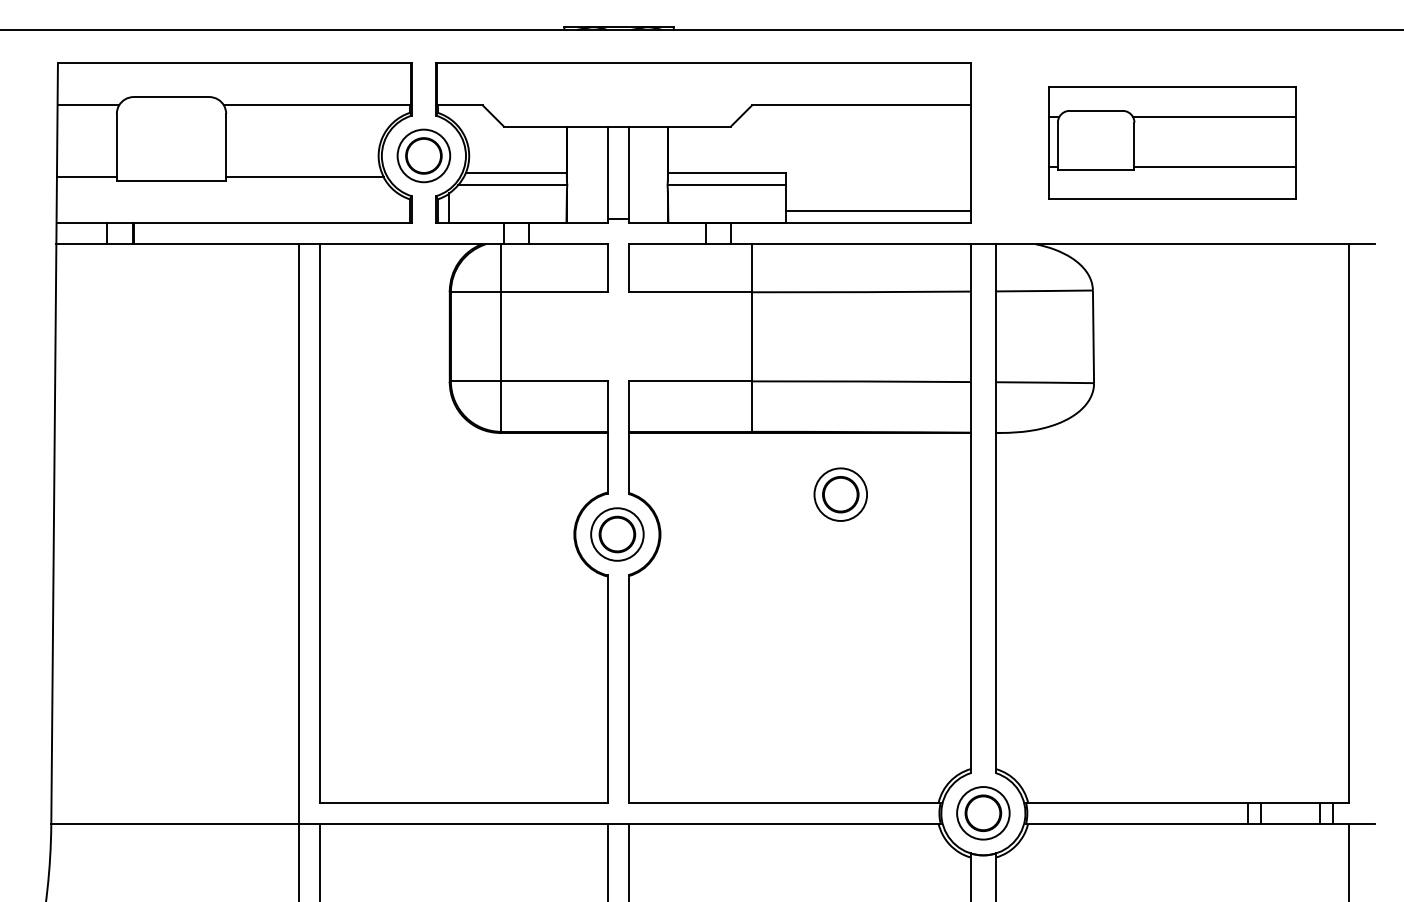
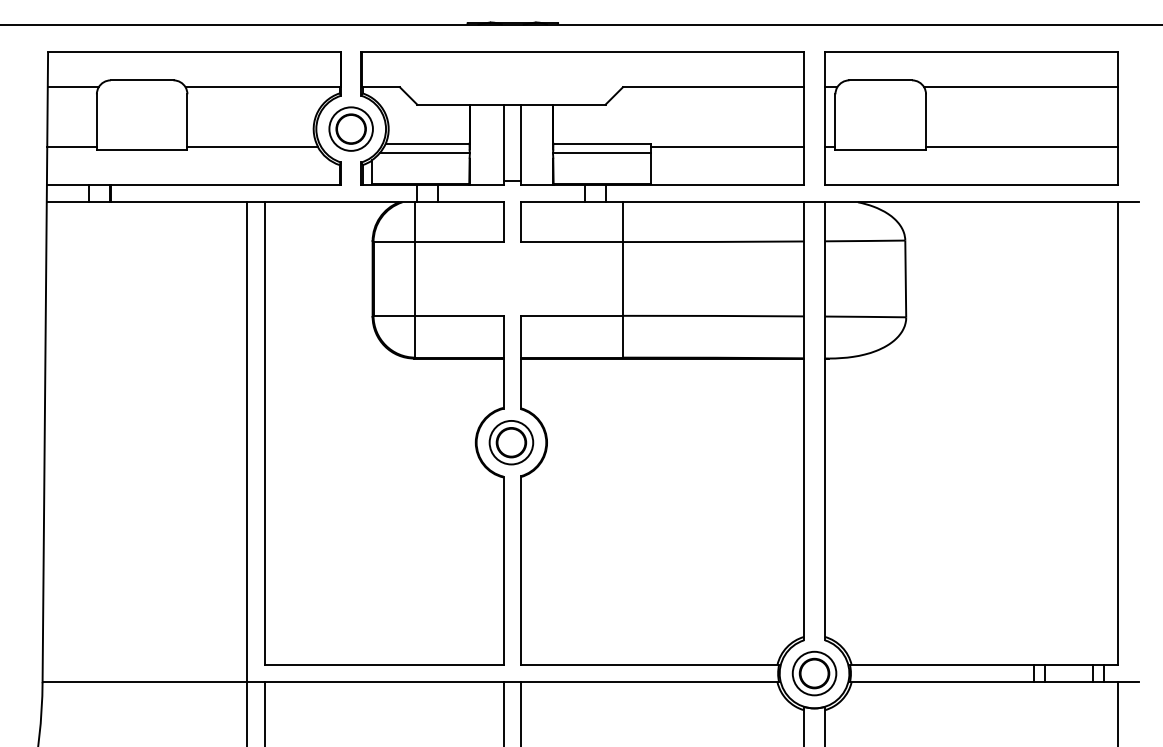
part: (1172, 143) -> (971, 118), size x1.43
line: (878, 210) -> (727, 146), moved
part: (840, 494) -> (696, 409), removed

